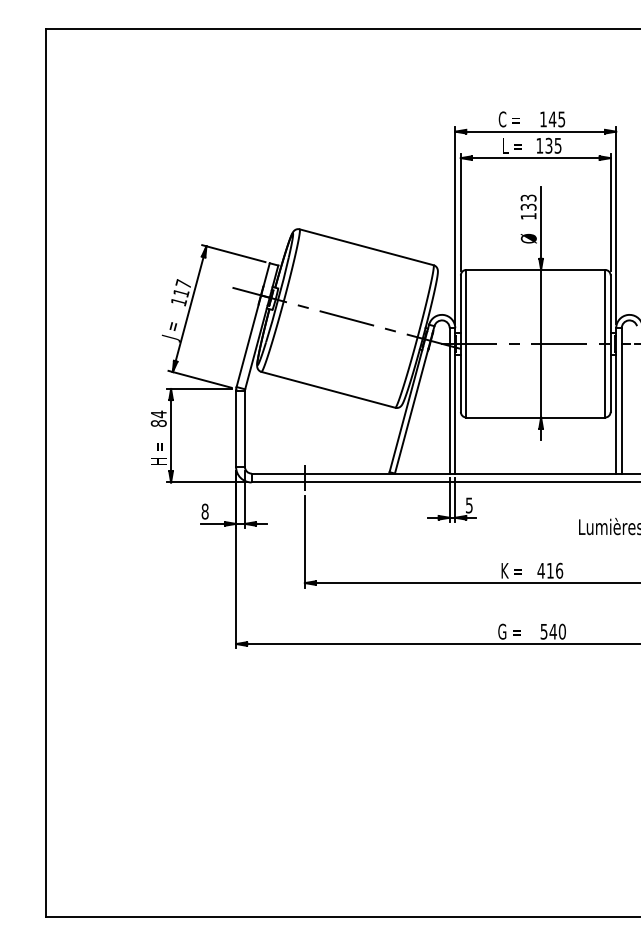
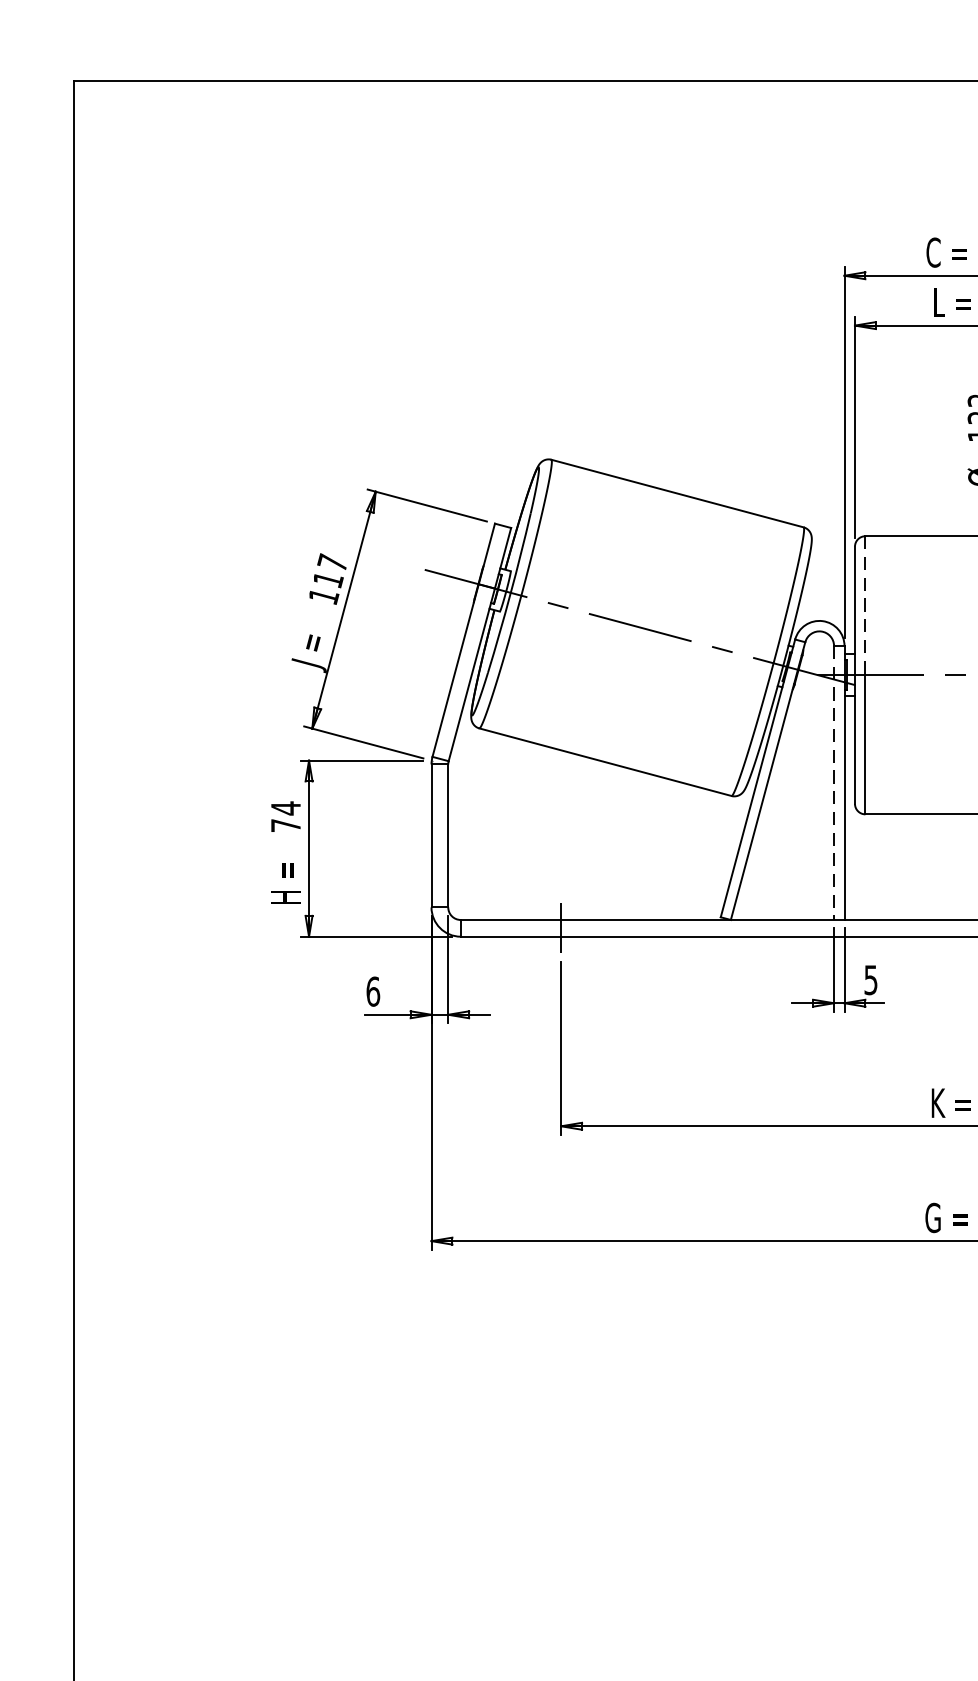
line: (466, 306) -> (865, 605), solid -> dashed
line: (449, 400) -> (833, 782), solid -> dashed
text: (158, 423) -> (285, 825), 84 -> 74
text: (204, 511) -> (372, 991), 8 -> 6

